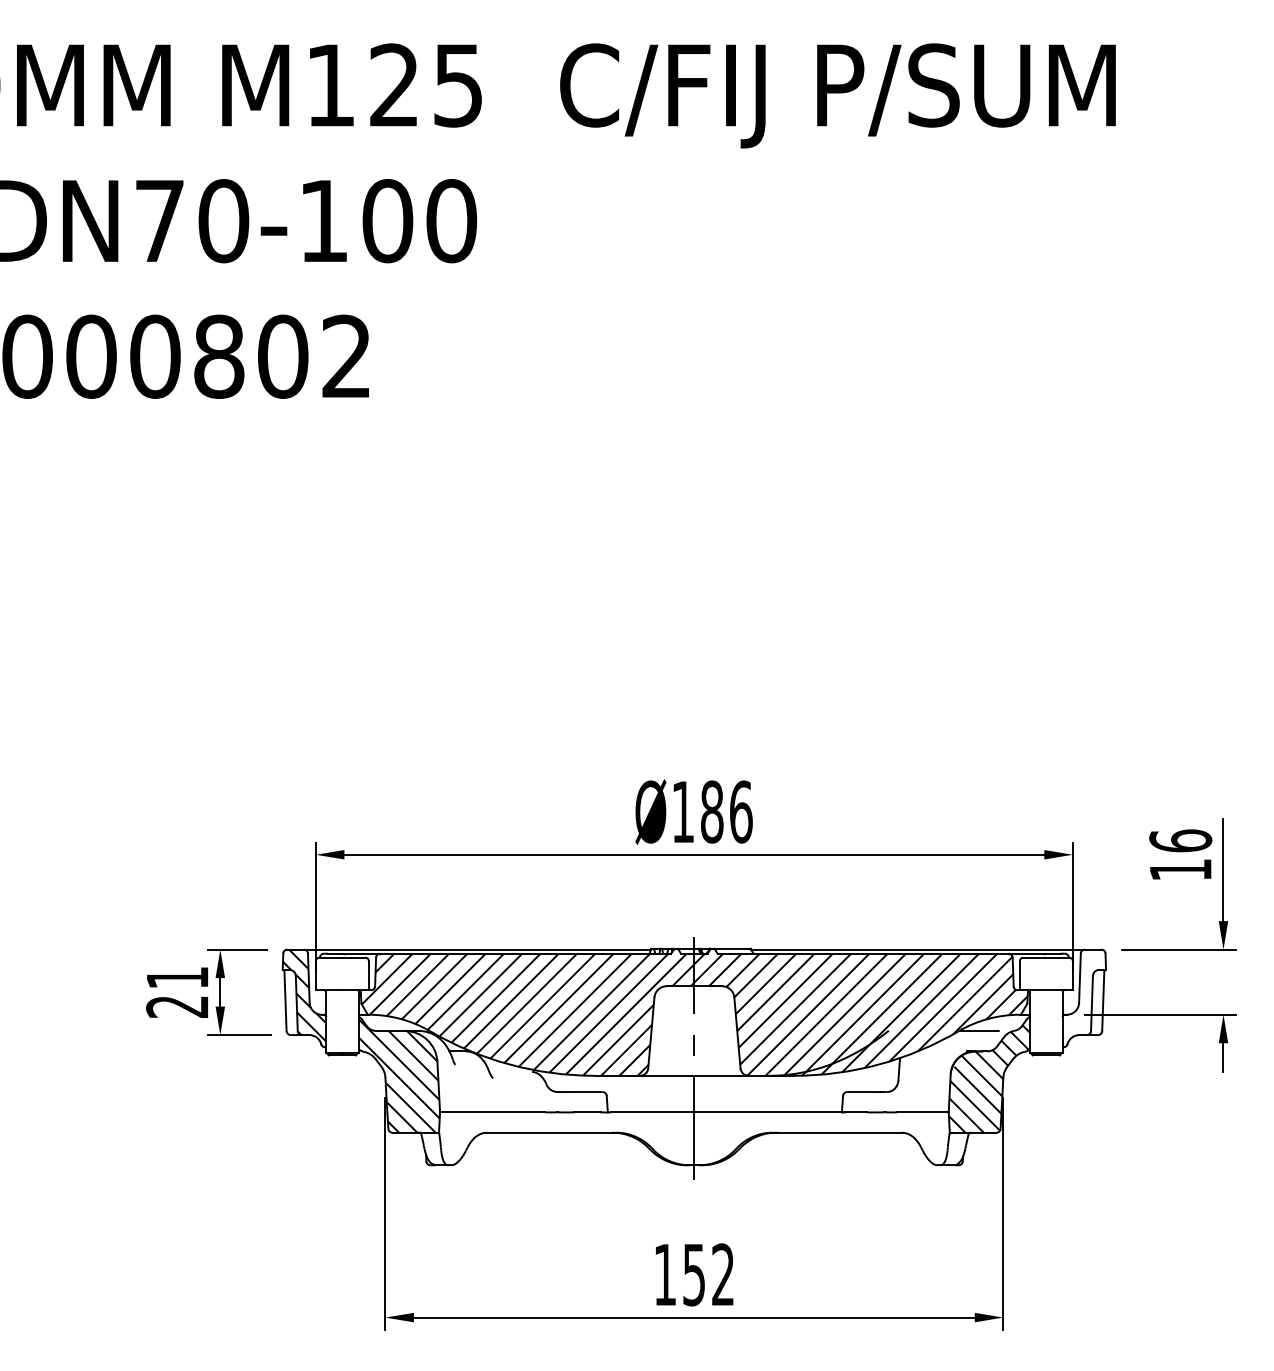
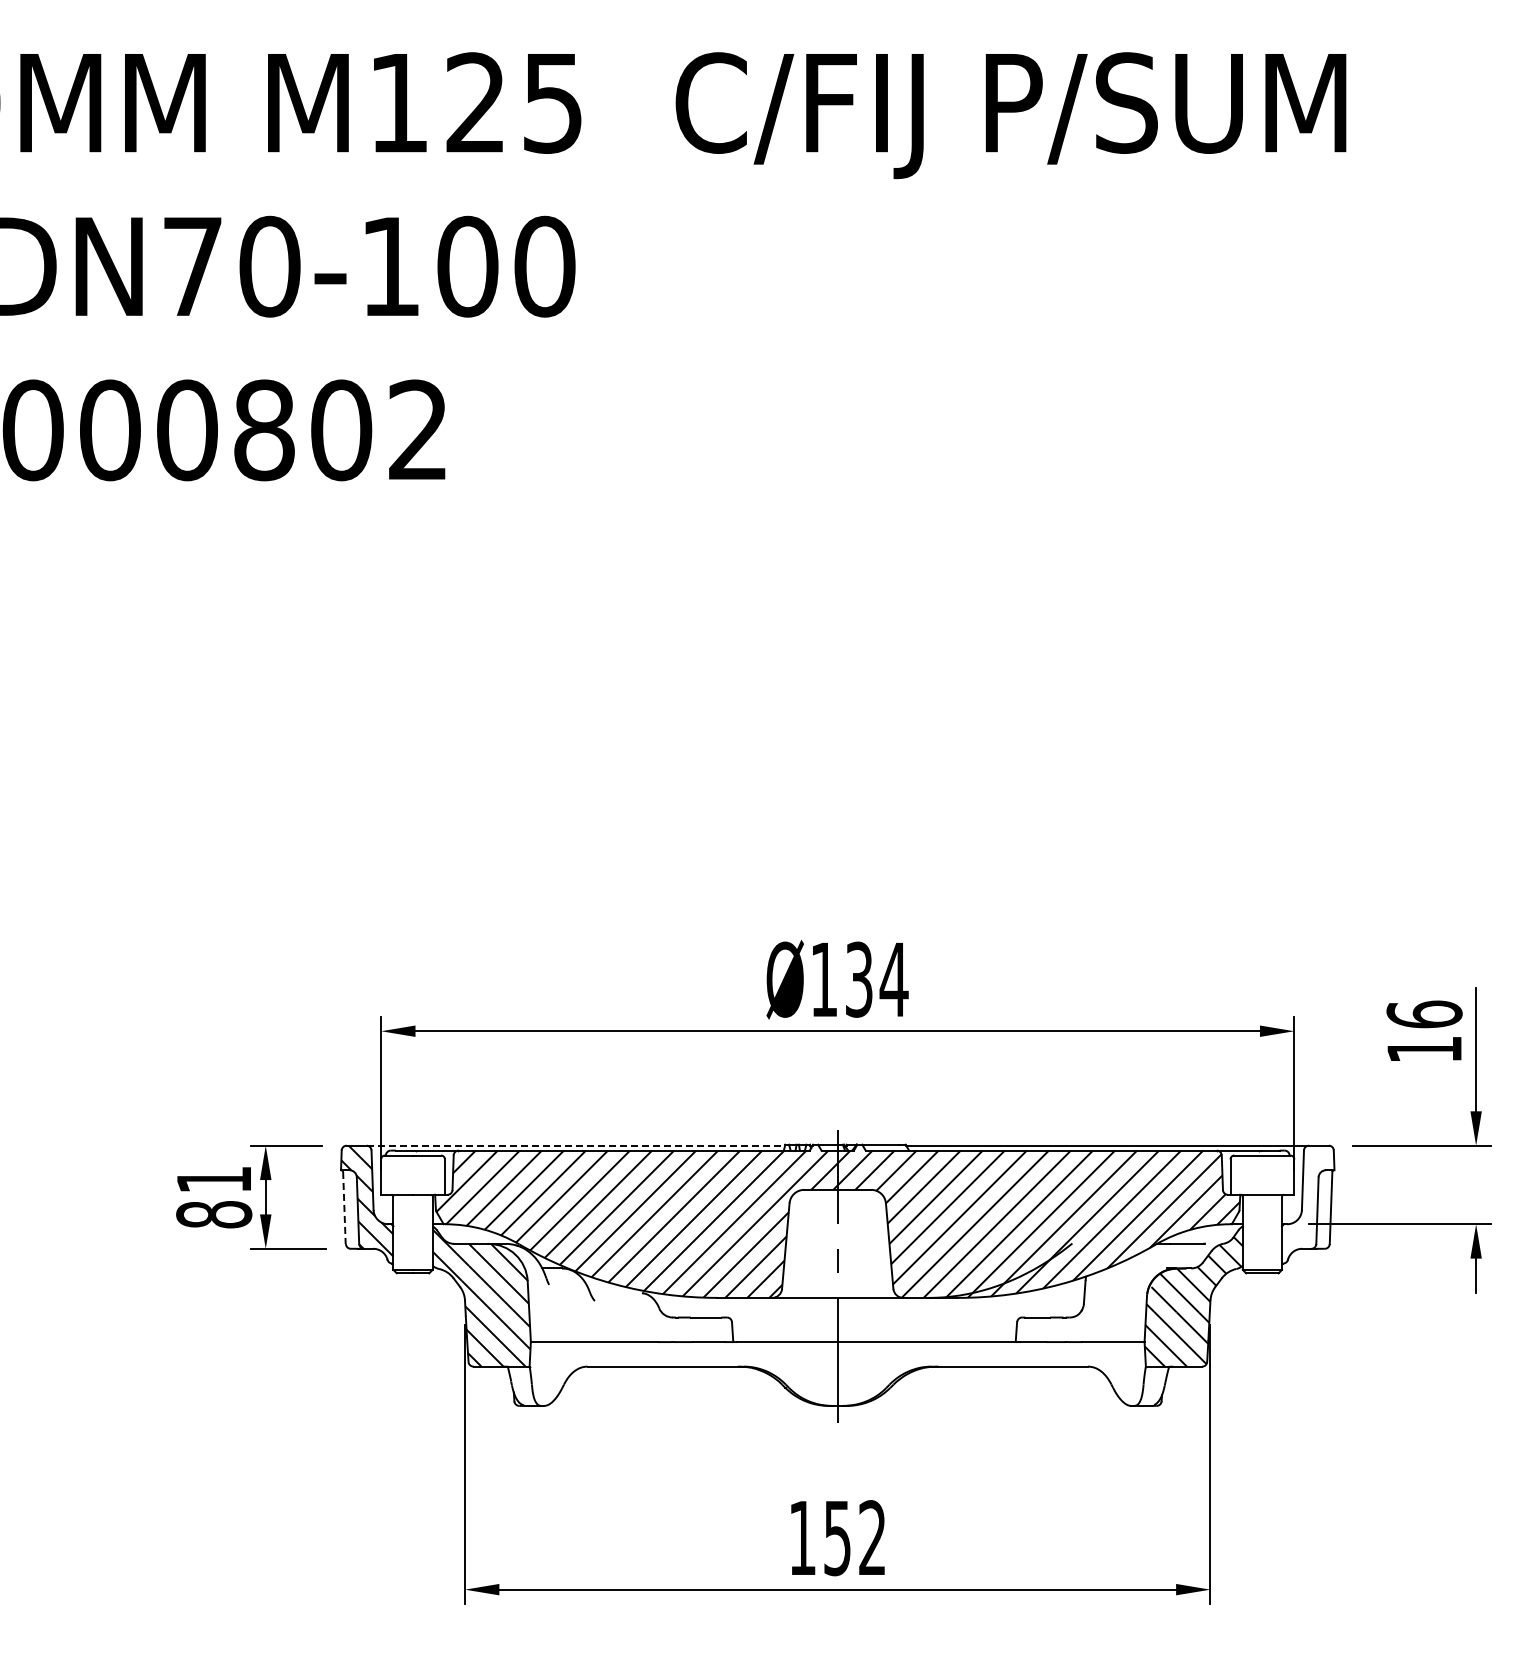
text: (726, 811) -> (876, 979), Ø186 -> Ø134
line: (477, 949) -> (576, 1145), solid -> dashed
line: (285, 1001) -> (344, 1208), solid -> dashed
text: (177, 1006) -> (214, 1214), 21 -> 81

